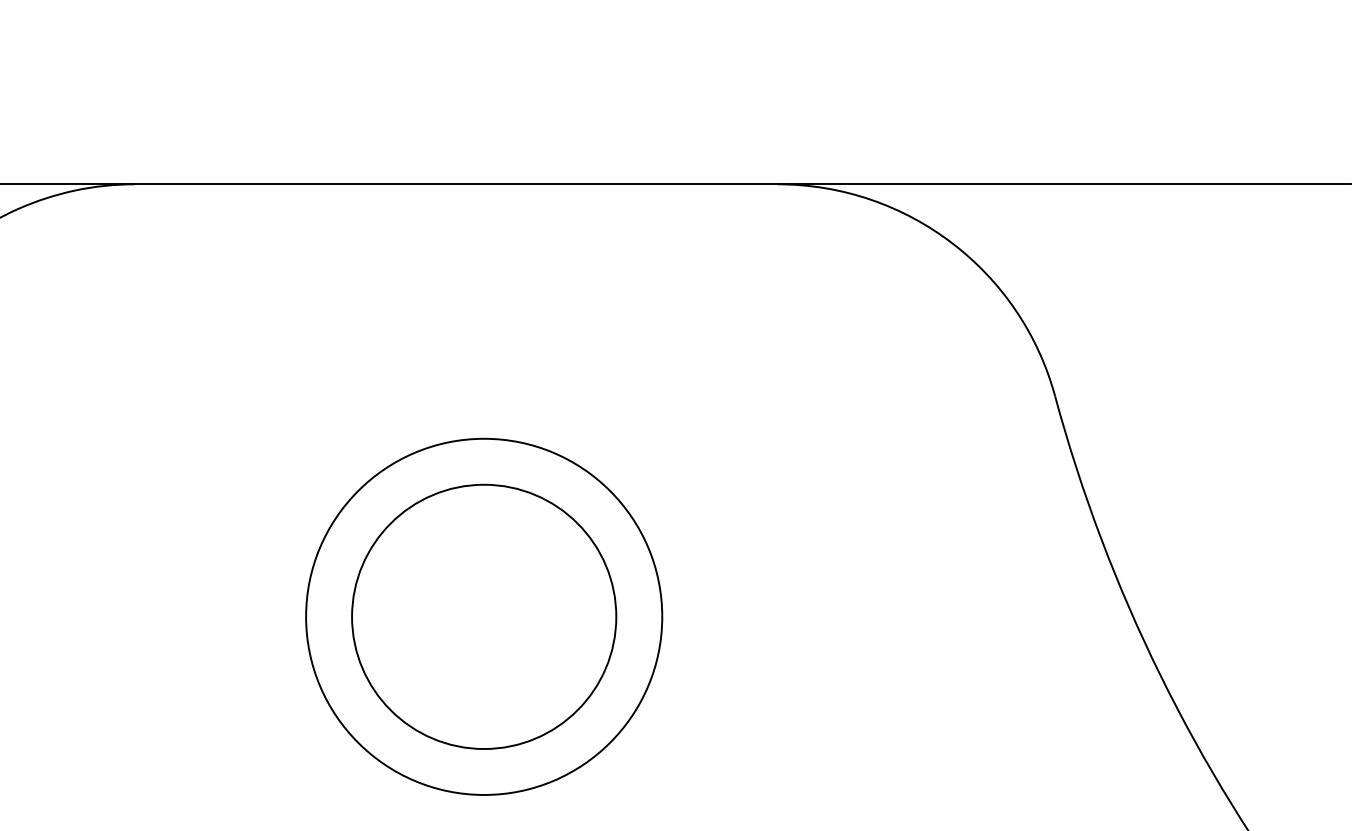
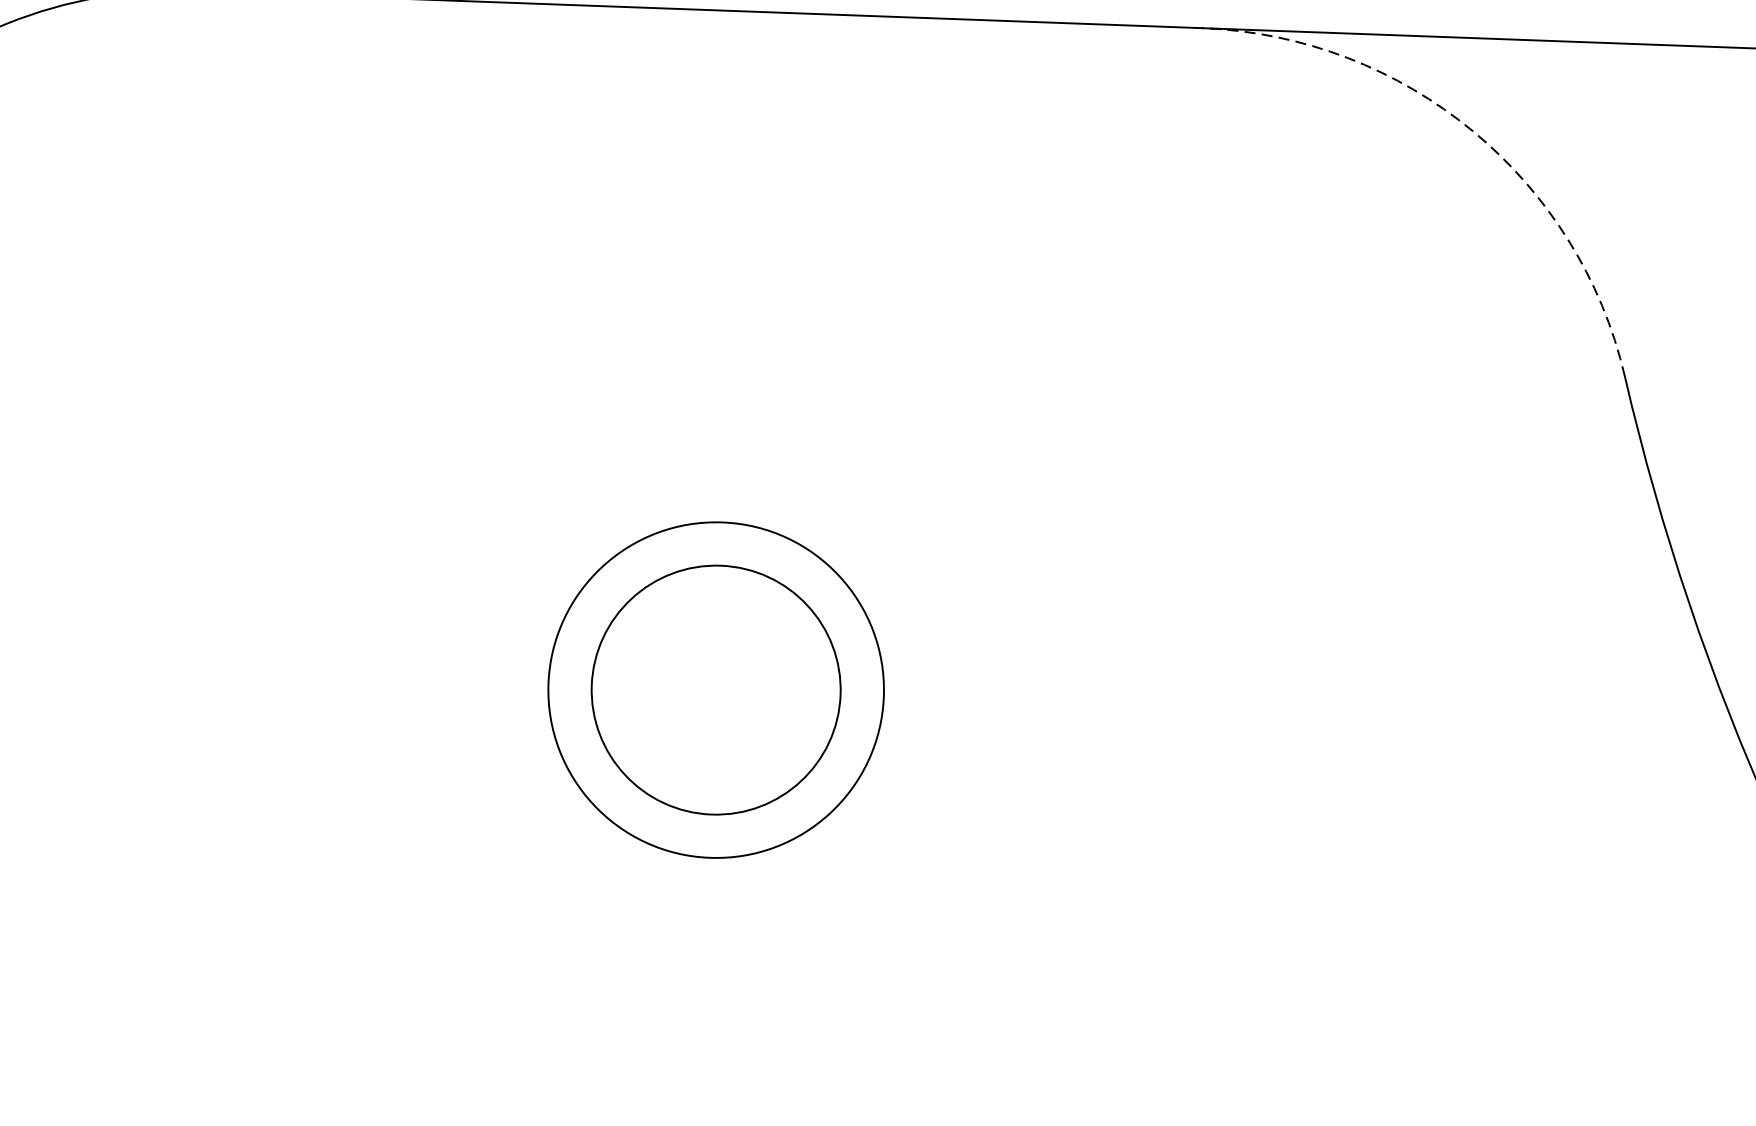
arc: (952, 243) -> (1472, 131), solid -> dashed
circle: (484, 616) -> (716, 689), size x0.6
circle: (484, 616) -> (716, 689), size x0.6

